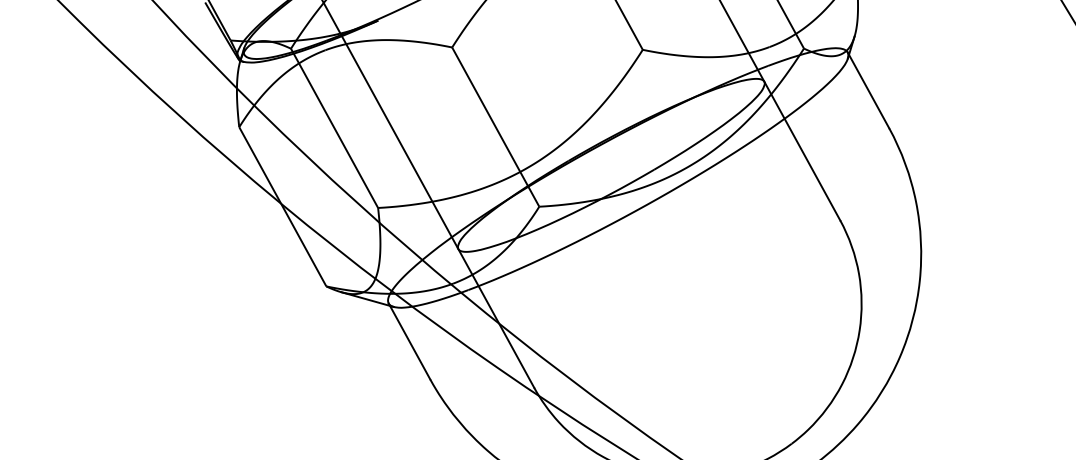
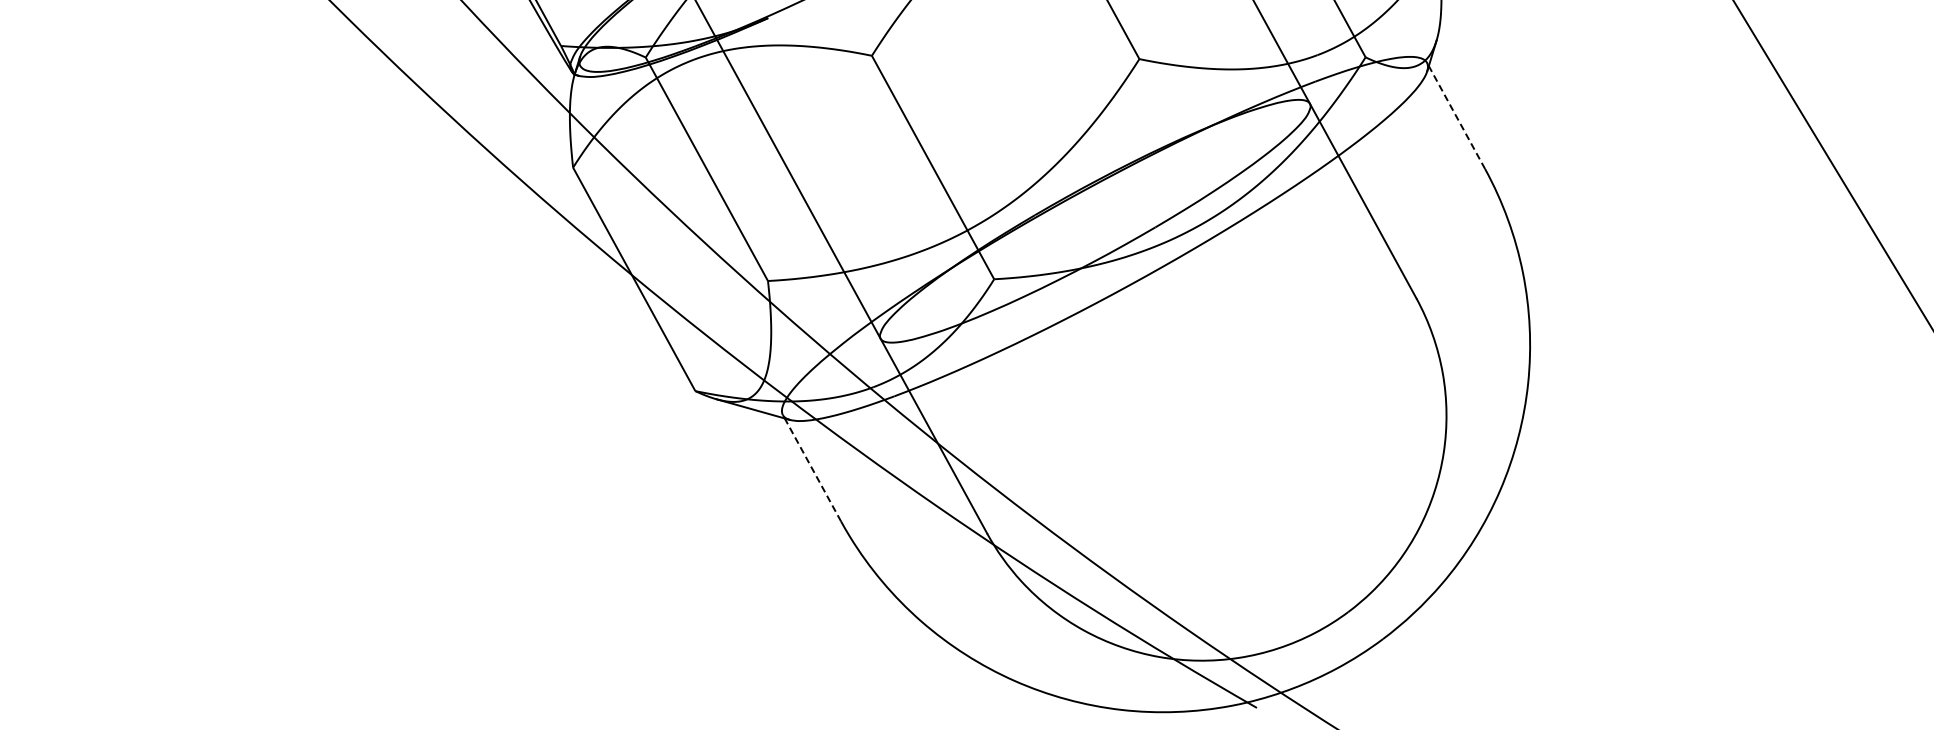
line: (868, 90) -> (1456, 115), solid -> dashed
line: (409, 341) -> (811, 468), solid -> dashed

